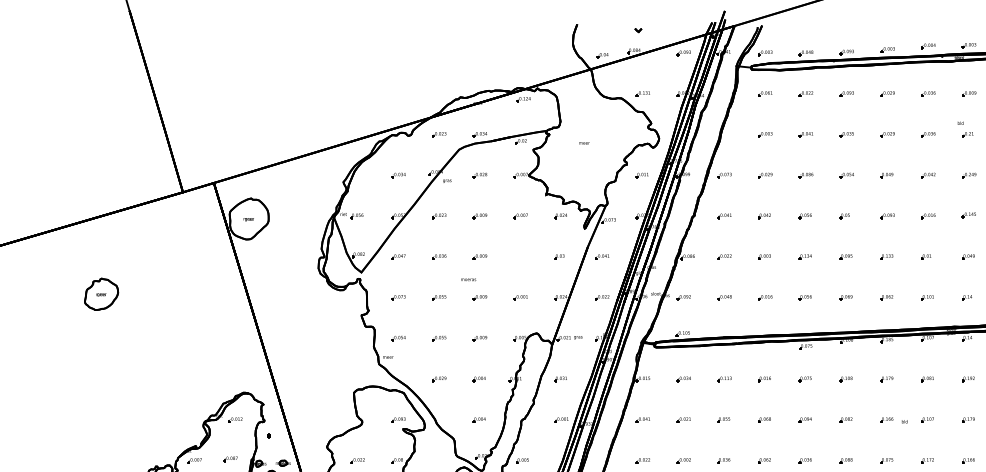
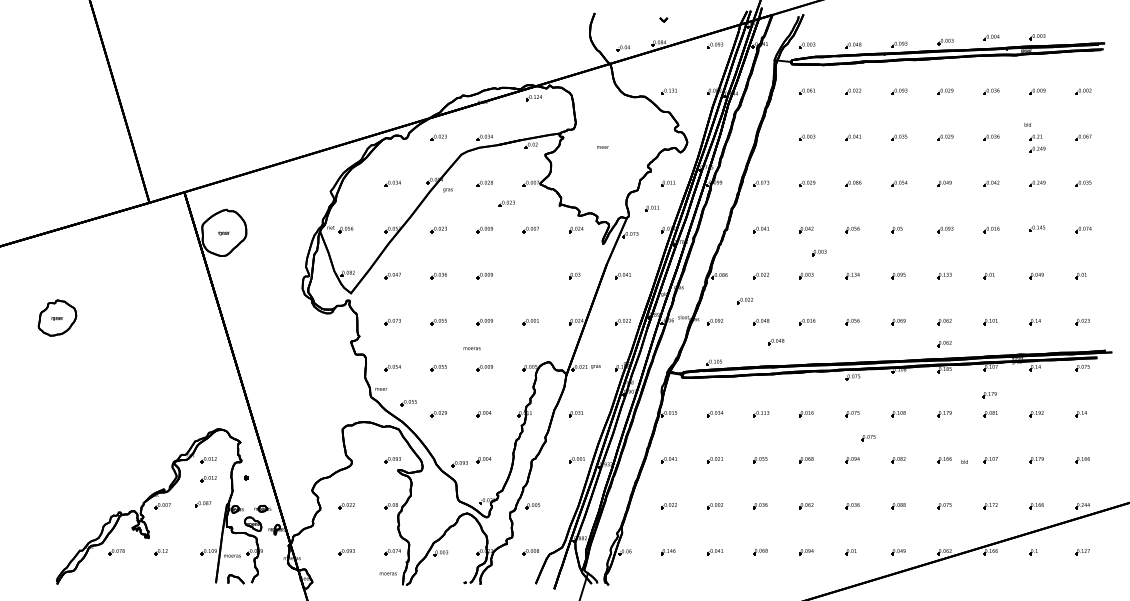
part: (969, 145) -> (1037, 149), added
part: (499, 192) -> (506, 203), added
part: (628, 197) -> (652, 208), added
part: (776, 236) -> (819, 252), added
part: (709, 278) -> (744, 300), added
text: (468, 279) -> (471, 348), moved
part: (738, 316) -> (776, 342), added
part: (886, 316) -> (944, 343), added
part: (926, 362) -> (989, 395), added
part: (412, 370) -> (408, 403), added
part: (819, 401) -> (868, 438), added
part: (457, 424) -> (459, 464), added
part: (235, 437) -> (208, 479), added

